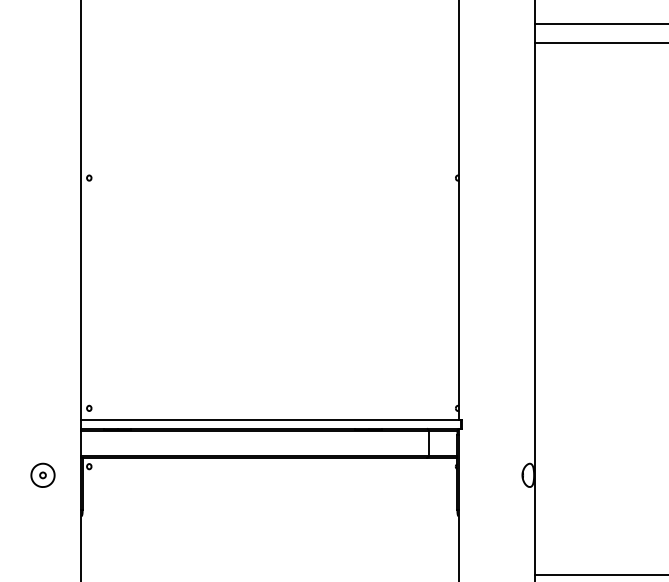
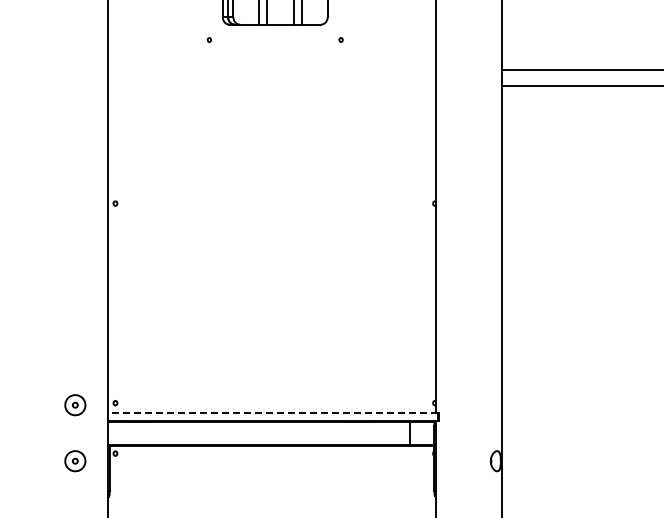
part: (43, 411) -> (75, 405), added
line: (270, 420) -> (272, 413), solid -> dashed

